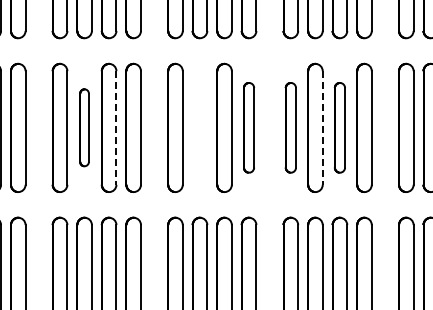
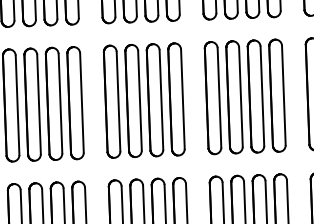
part: (84, 127) -> (32, 104), size x1.67
line: (116, 127) -> (60, 103), dashed -> solid
part: (199, 127) -> (133, 100), added
part: (248, 127) -> (175, 99), size x1.43
part: (290, 127) -> (212, 97), size x1.43
line: (322, 127) -> (240, 96), dashed -> solid
part: (339, 127) -> (255, 96), size x1.43

